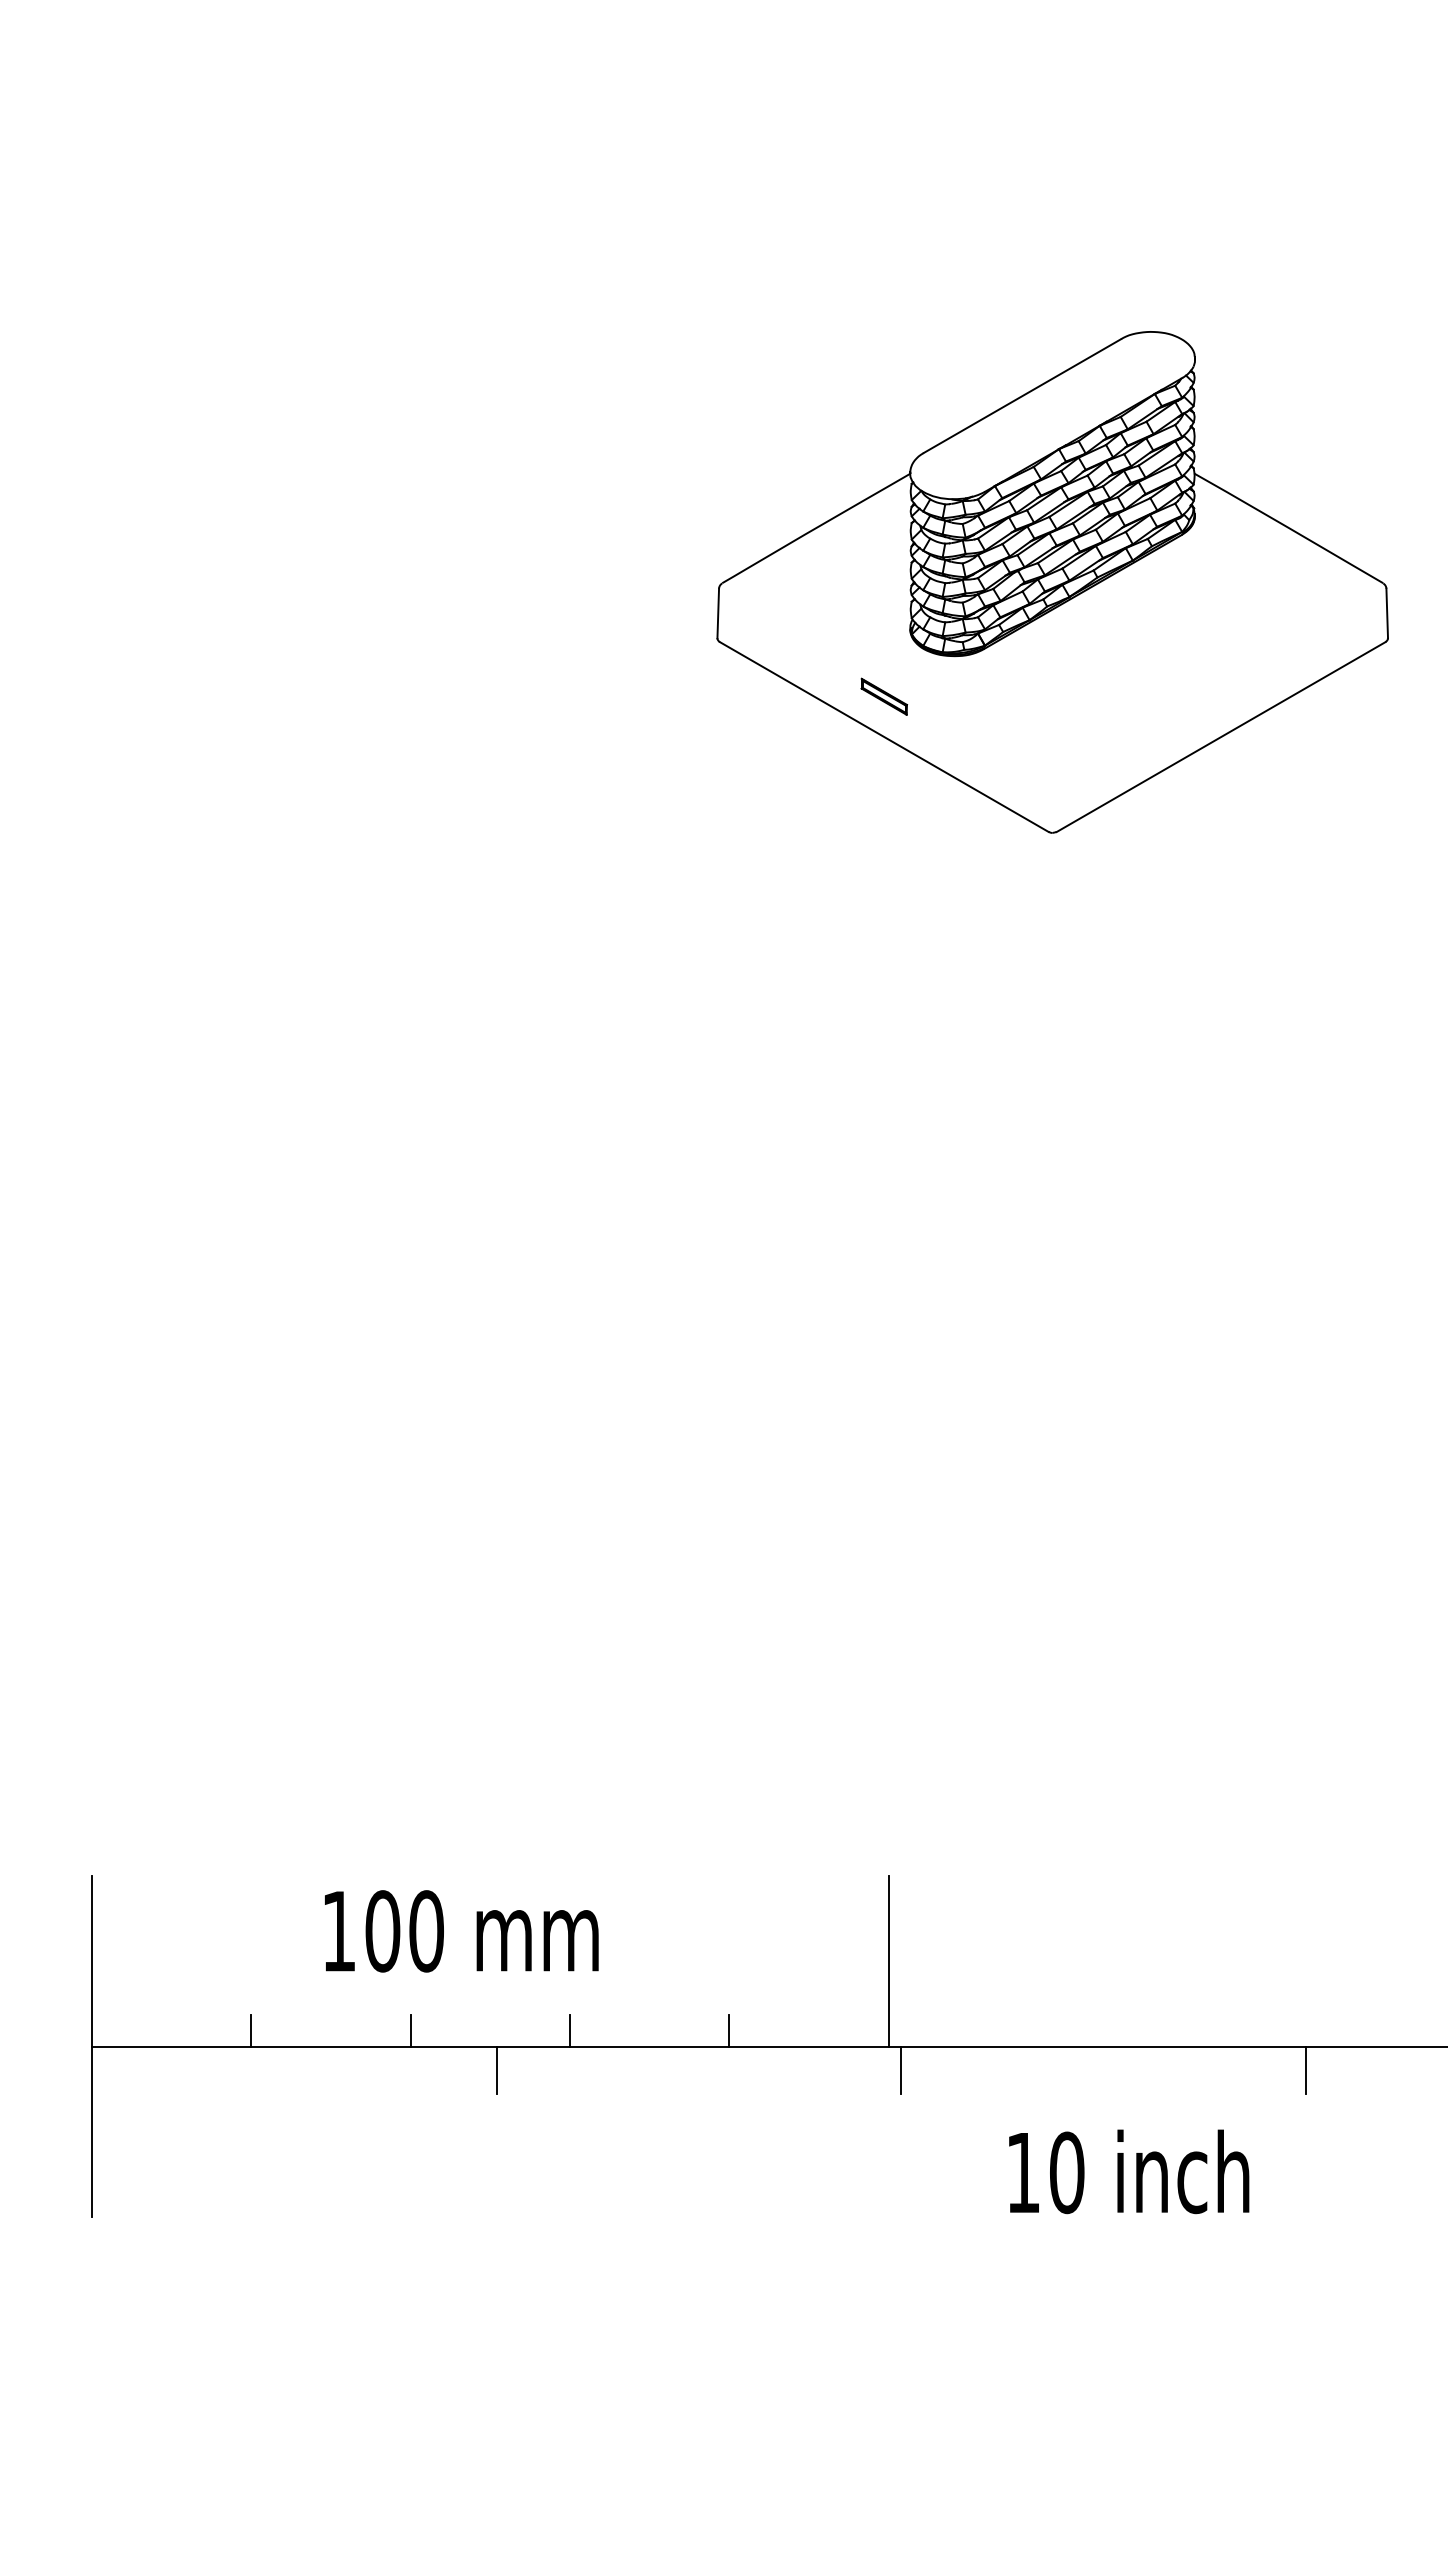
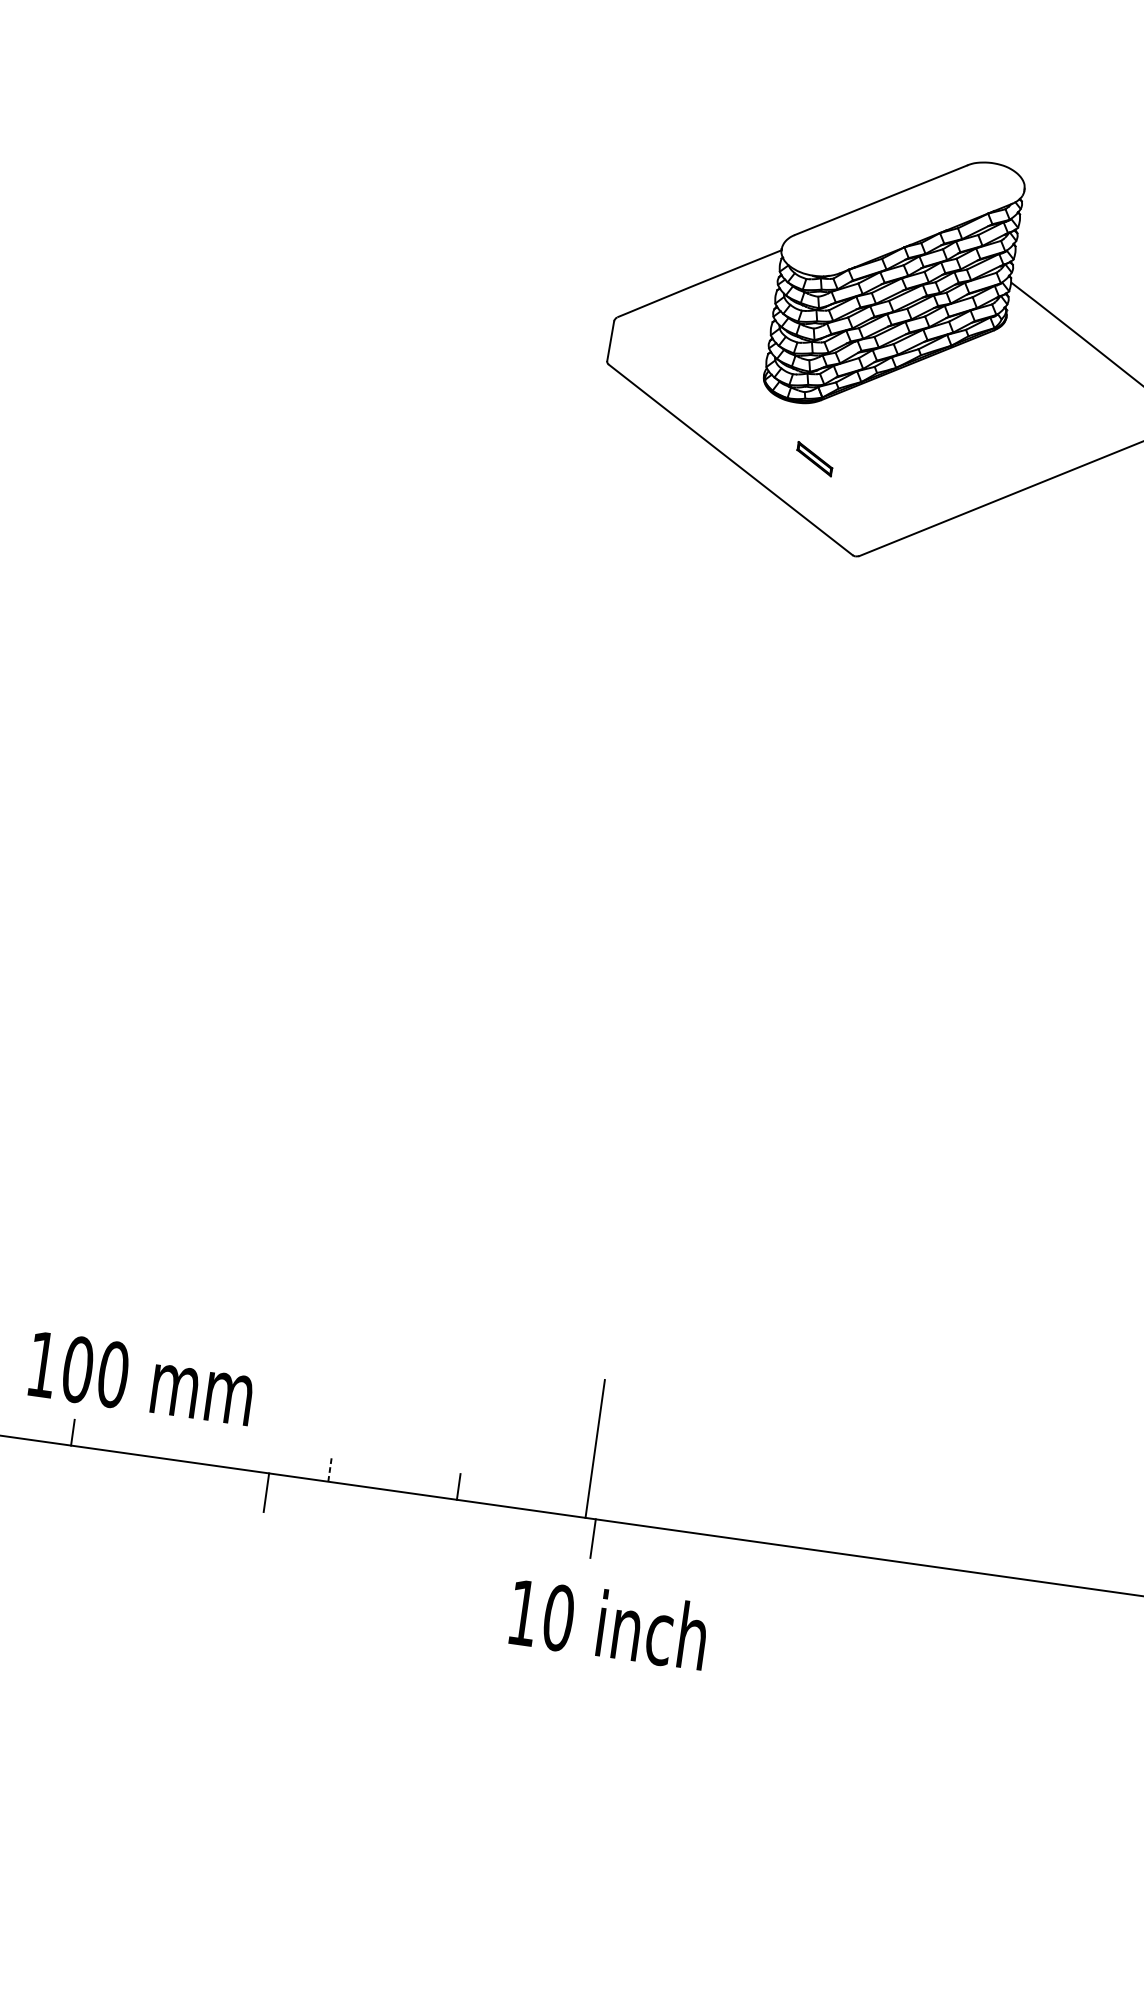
part: (883, 696) -> (814, 458), moved
text: (461, 1931) -> (141, 1378), moved
line: (410, 2030) -> (201, 1450), removed
line: (569, 2030) -> (329, 1468), solid -> dashed
line: (1305, 2070) -> (919, 1584), removed
text: (1129, 2171) -> (609, 1624), moved

